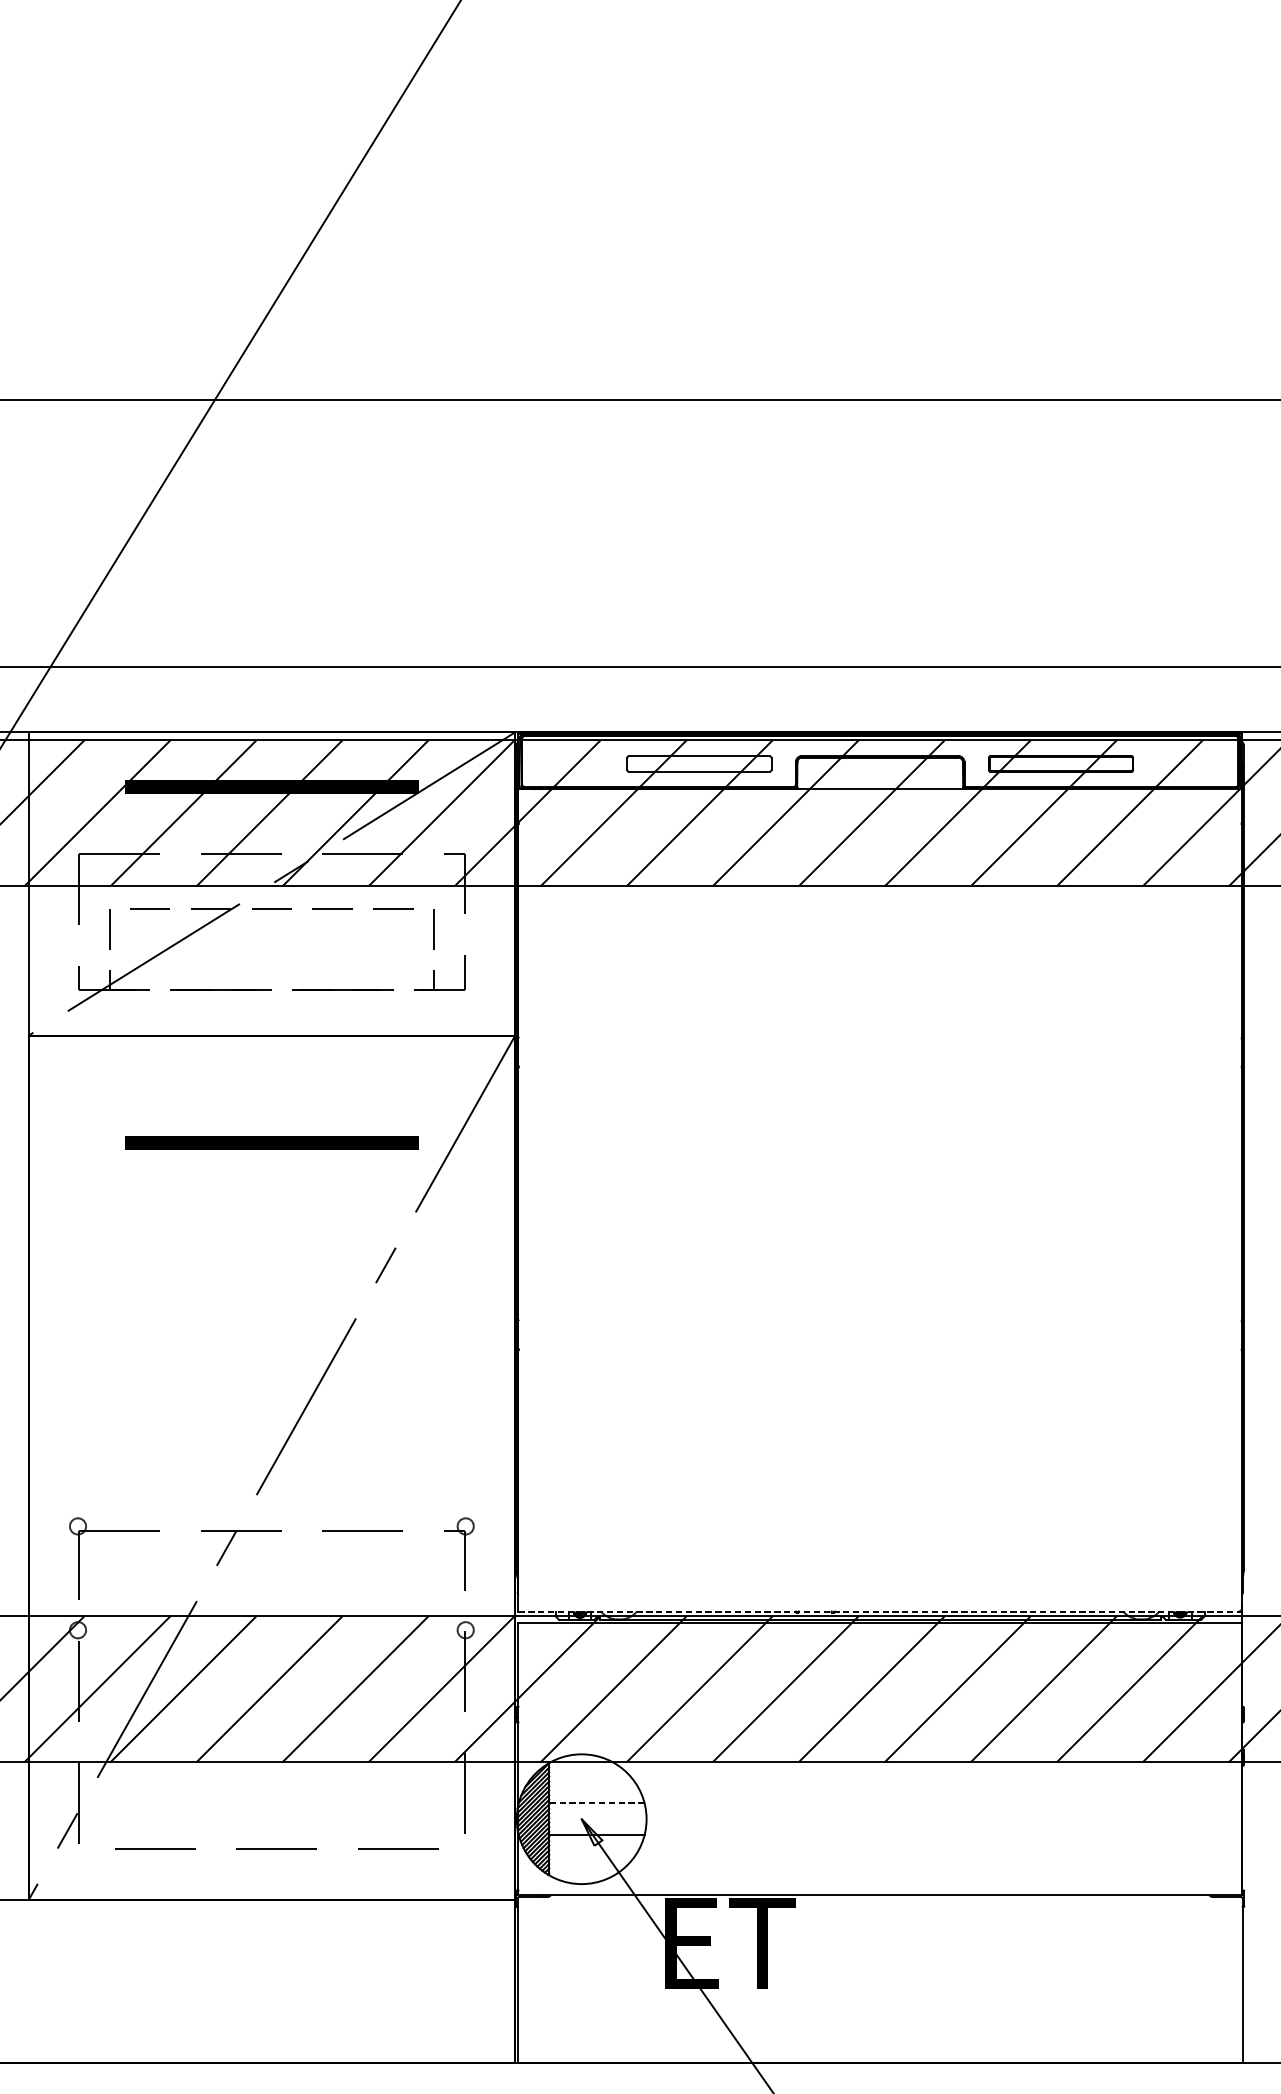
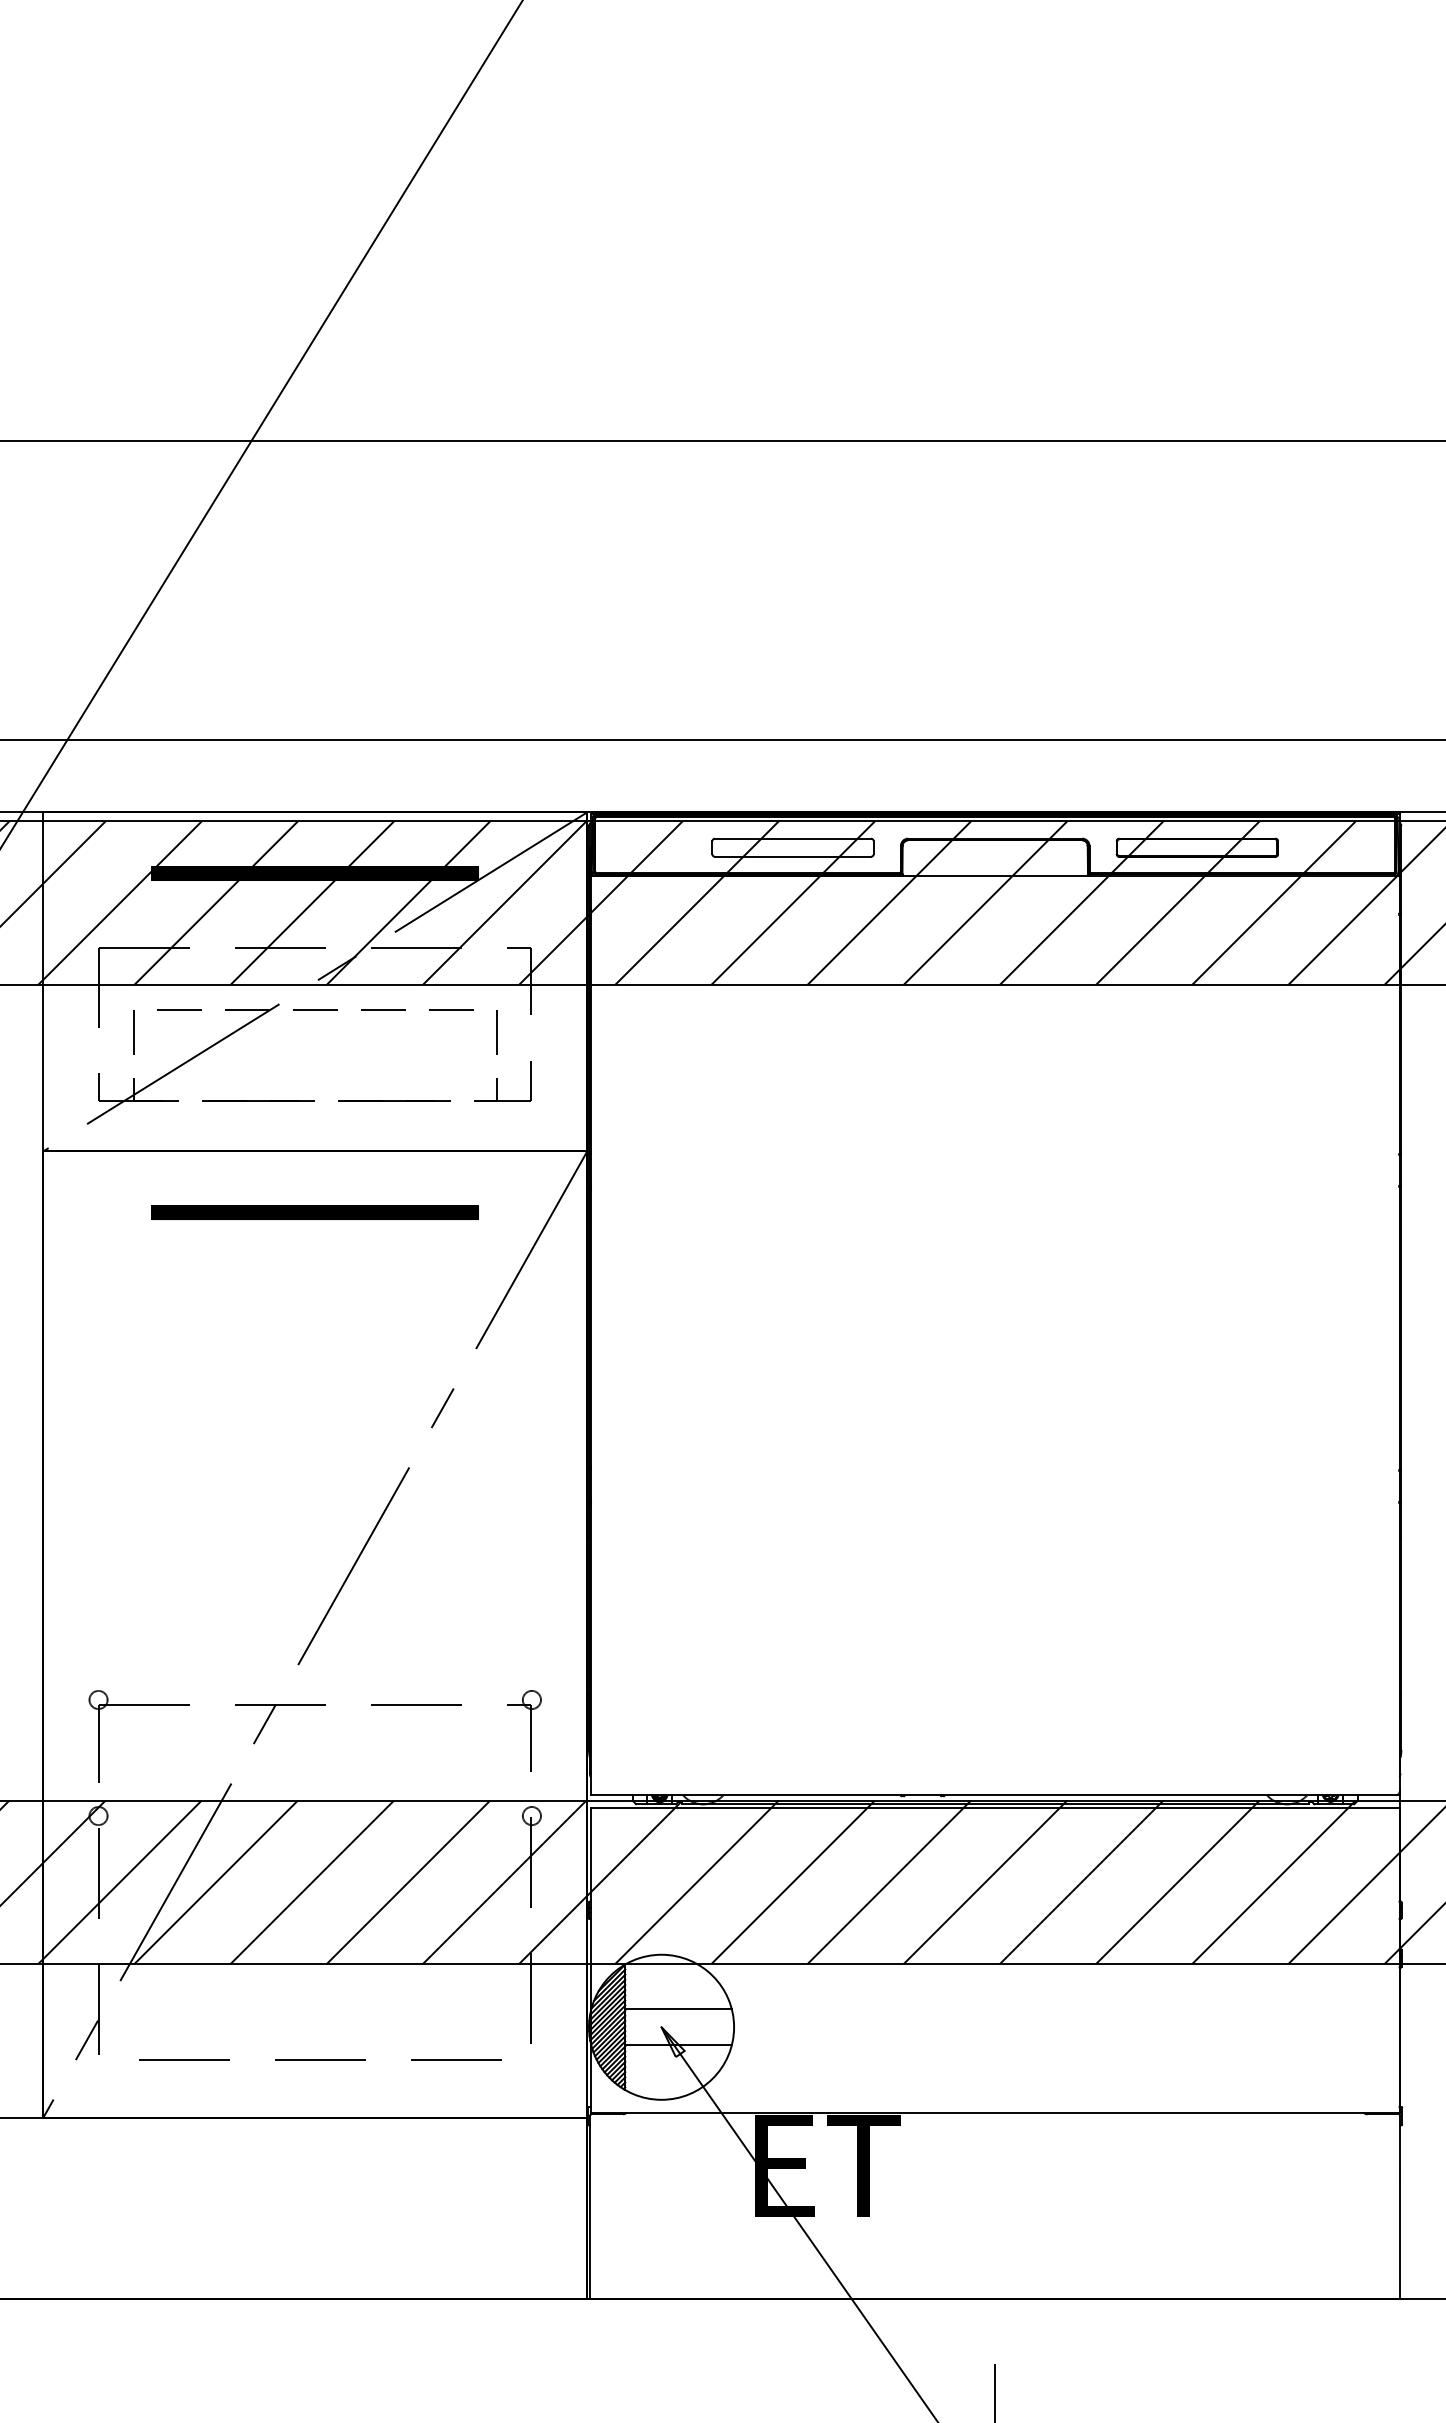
part: (271, 1143) -> (314, 1212), moved
line: (880, 1611) -> (995, 1795), dashed -> solid
line: (596, 1803) -> (678, 2009), dashed -> solid

